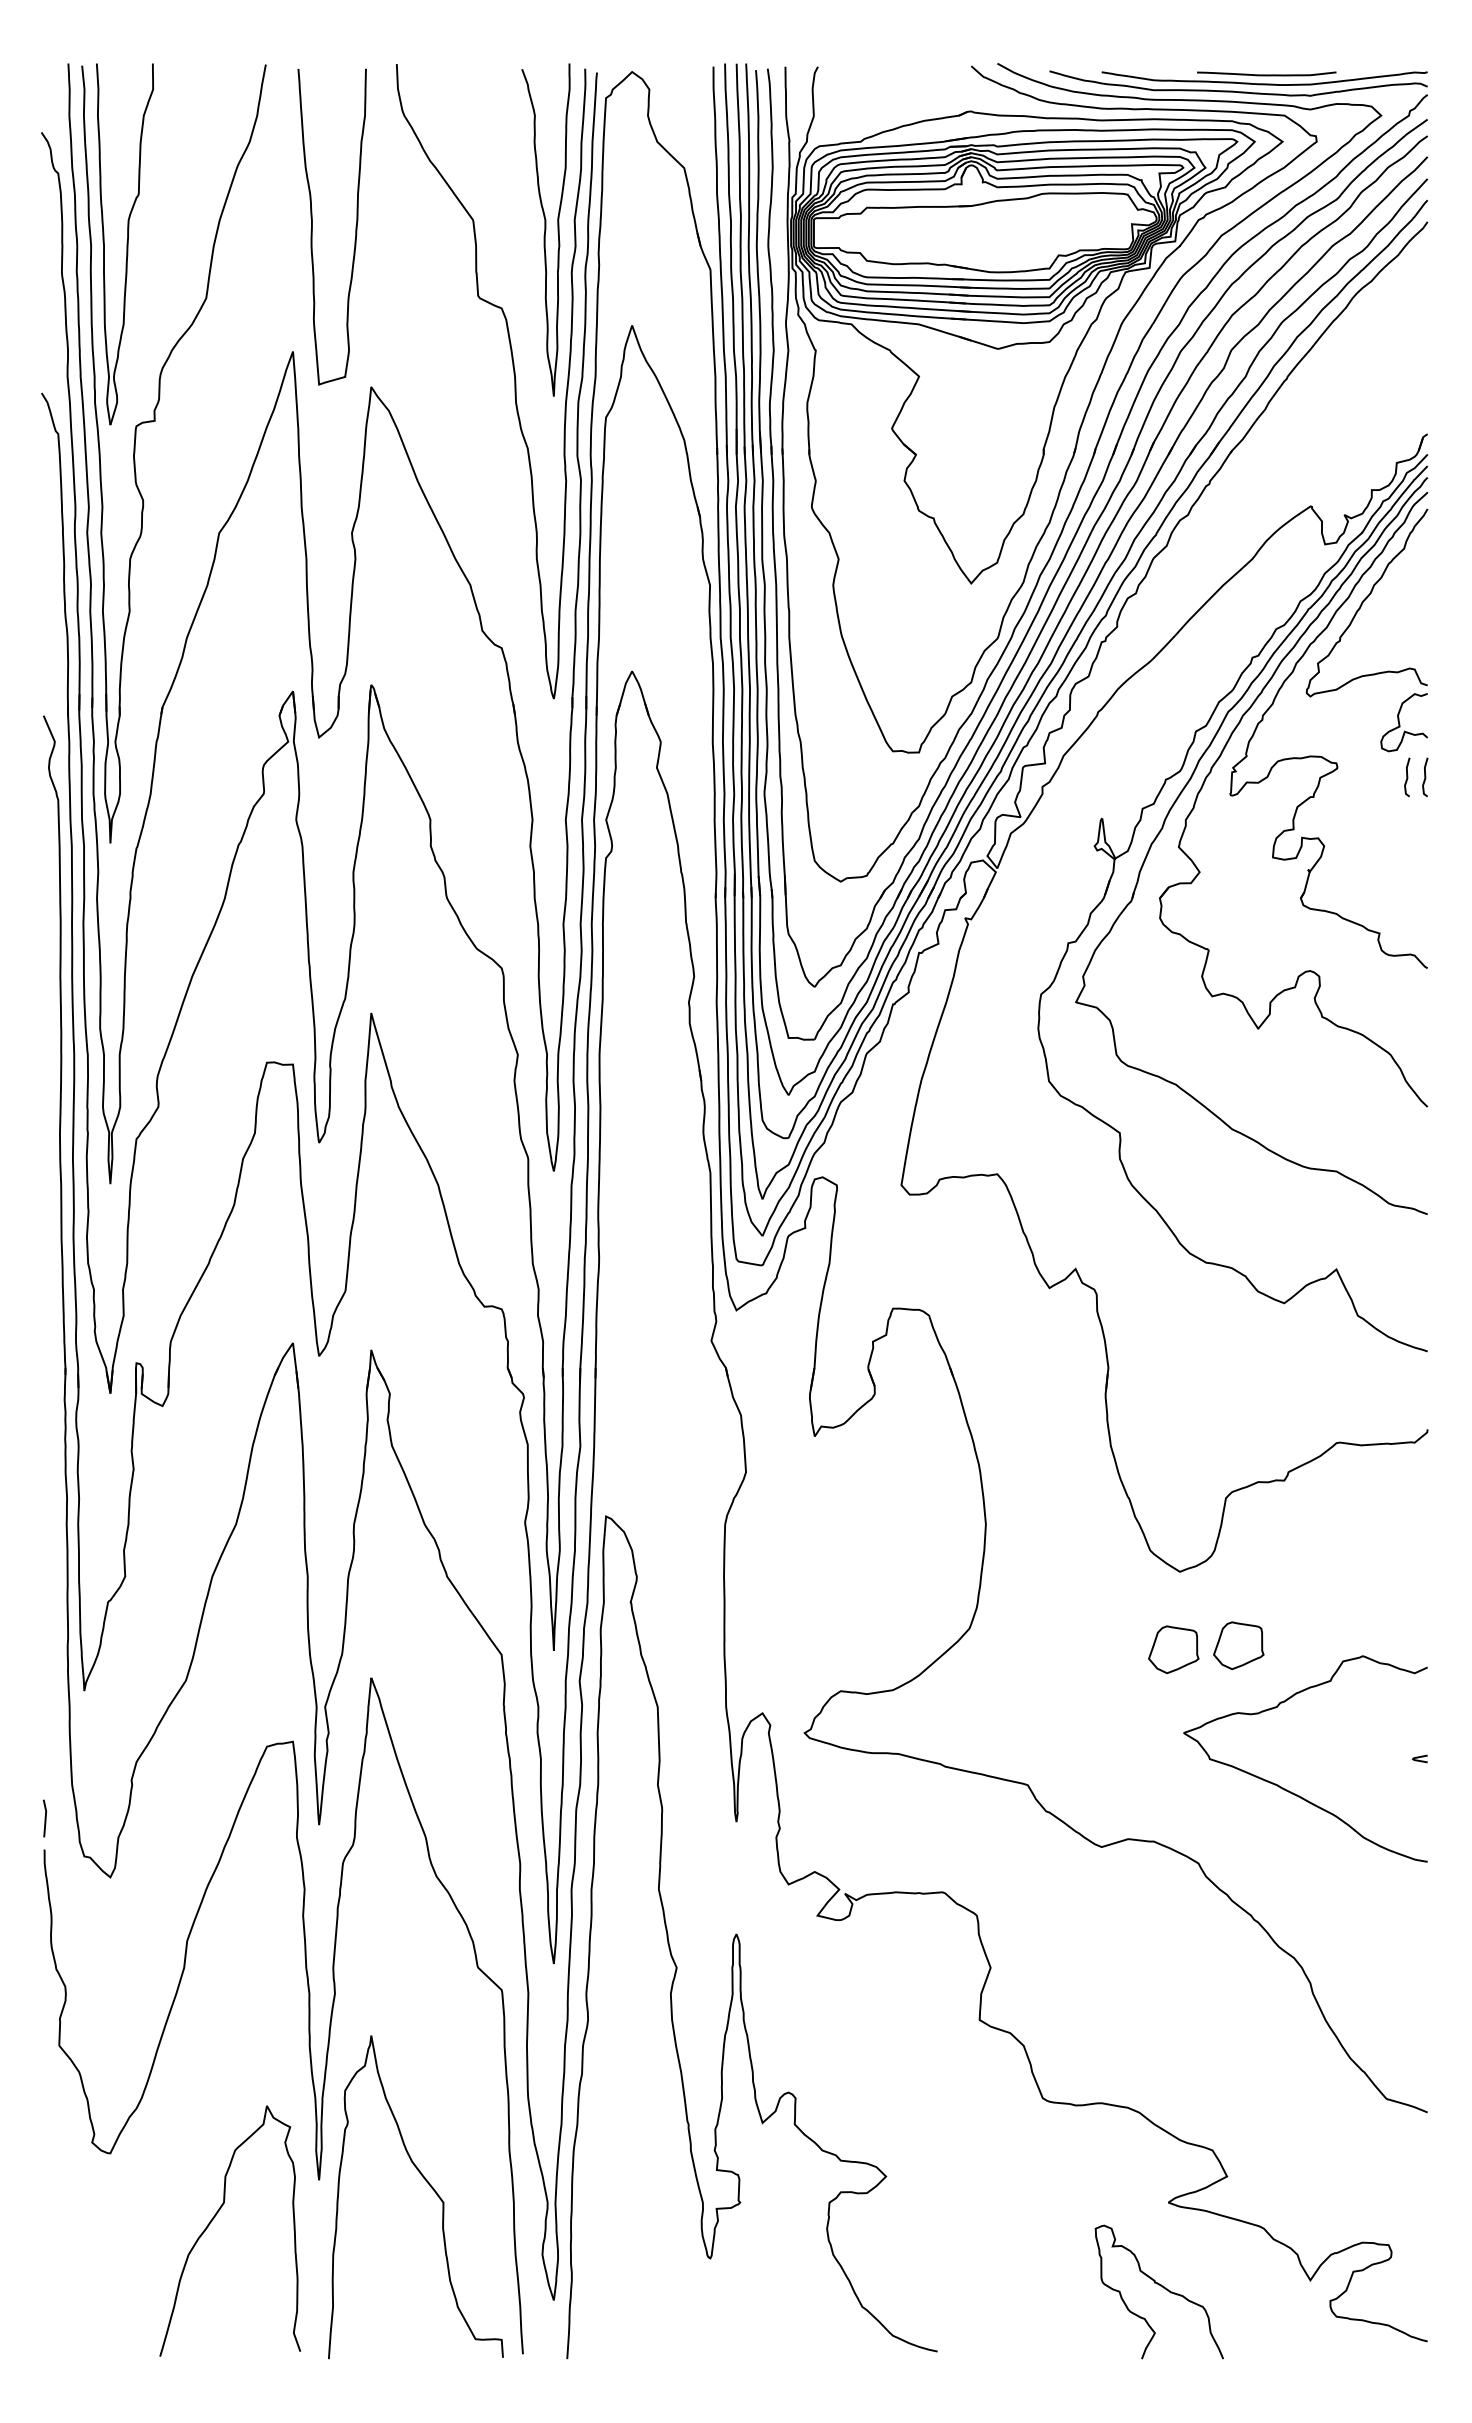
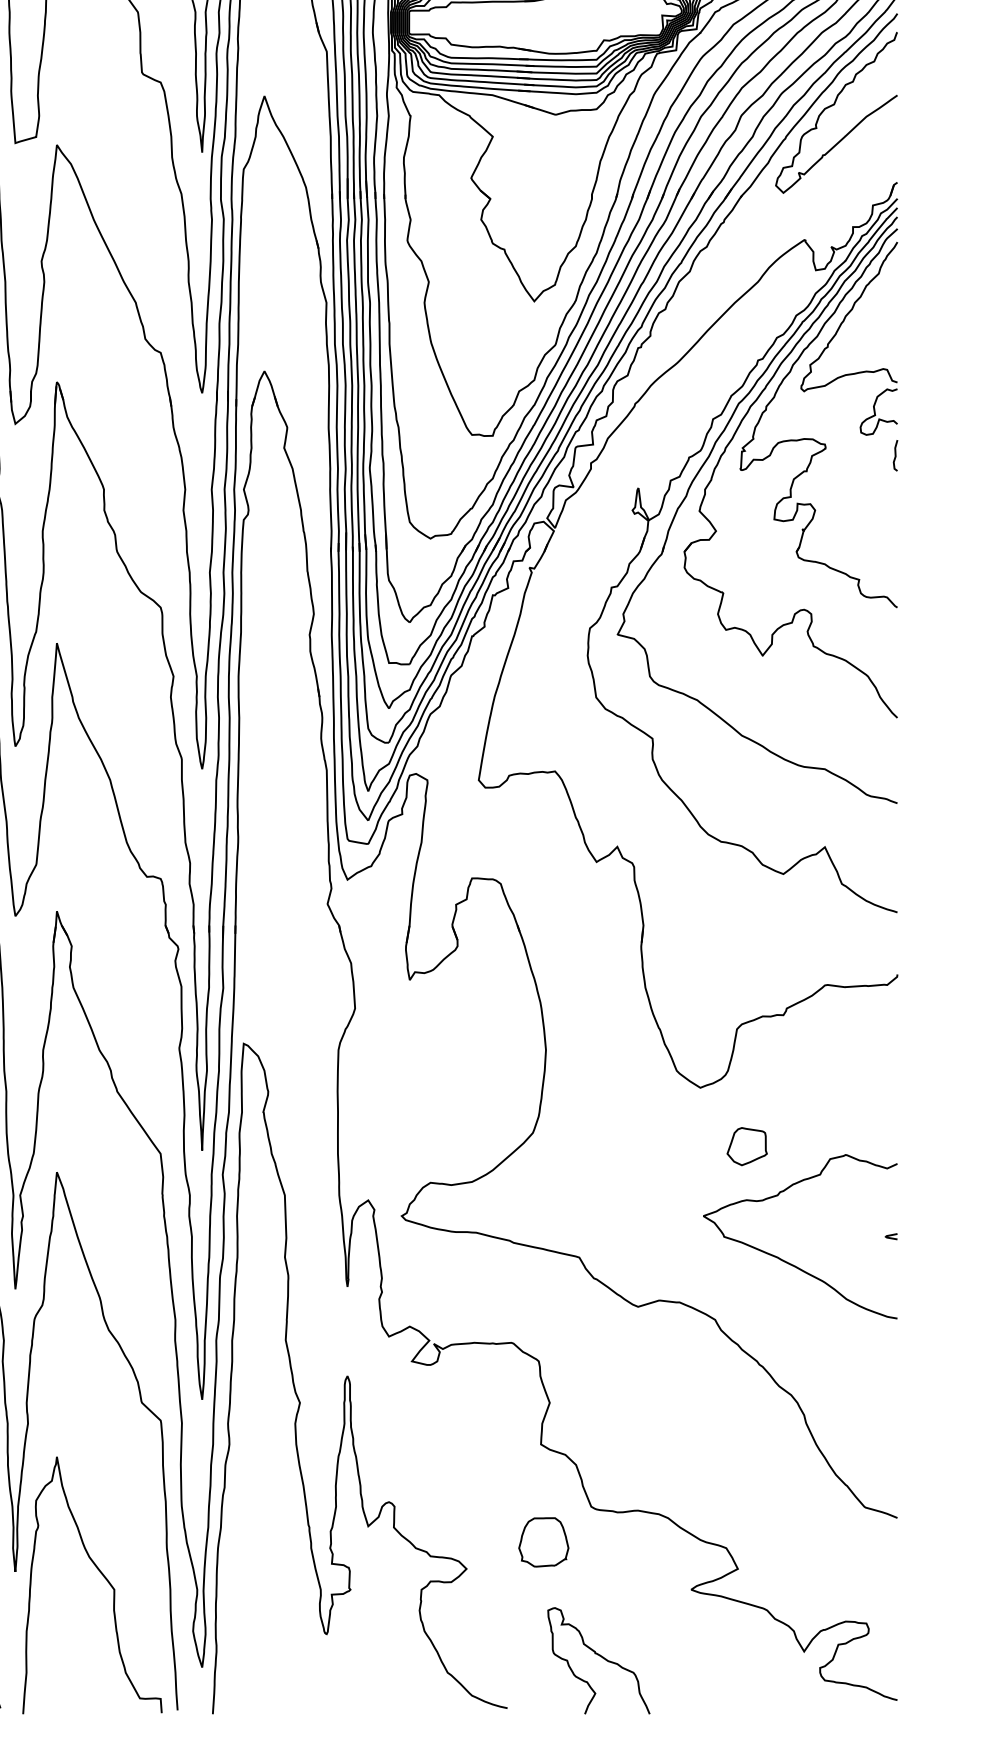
curve: (1345, 338) -> (832, 106), added
curve: (1407, 777) -> (881, 455), removed
part: (1173, 1649) -> (695, 1149), removed
part: (983, 2142) -> (544, 1541), added
curve: (1160, 2286) -> (599, 1656), moved

